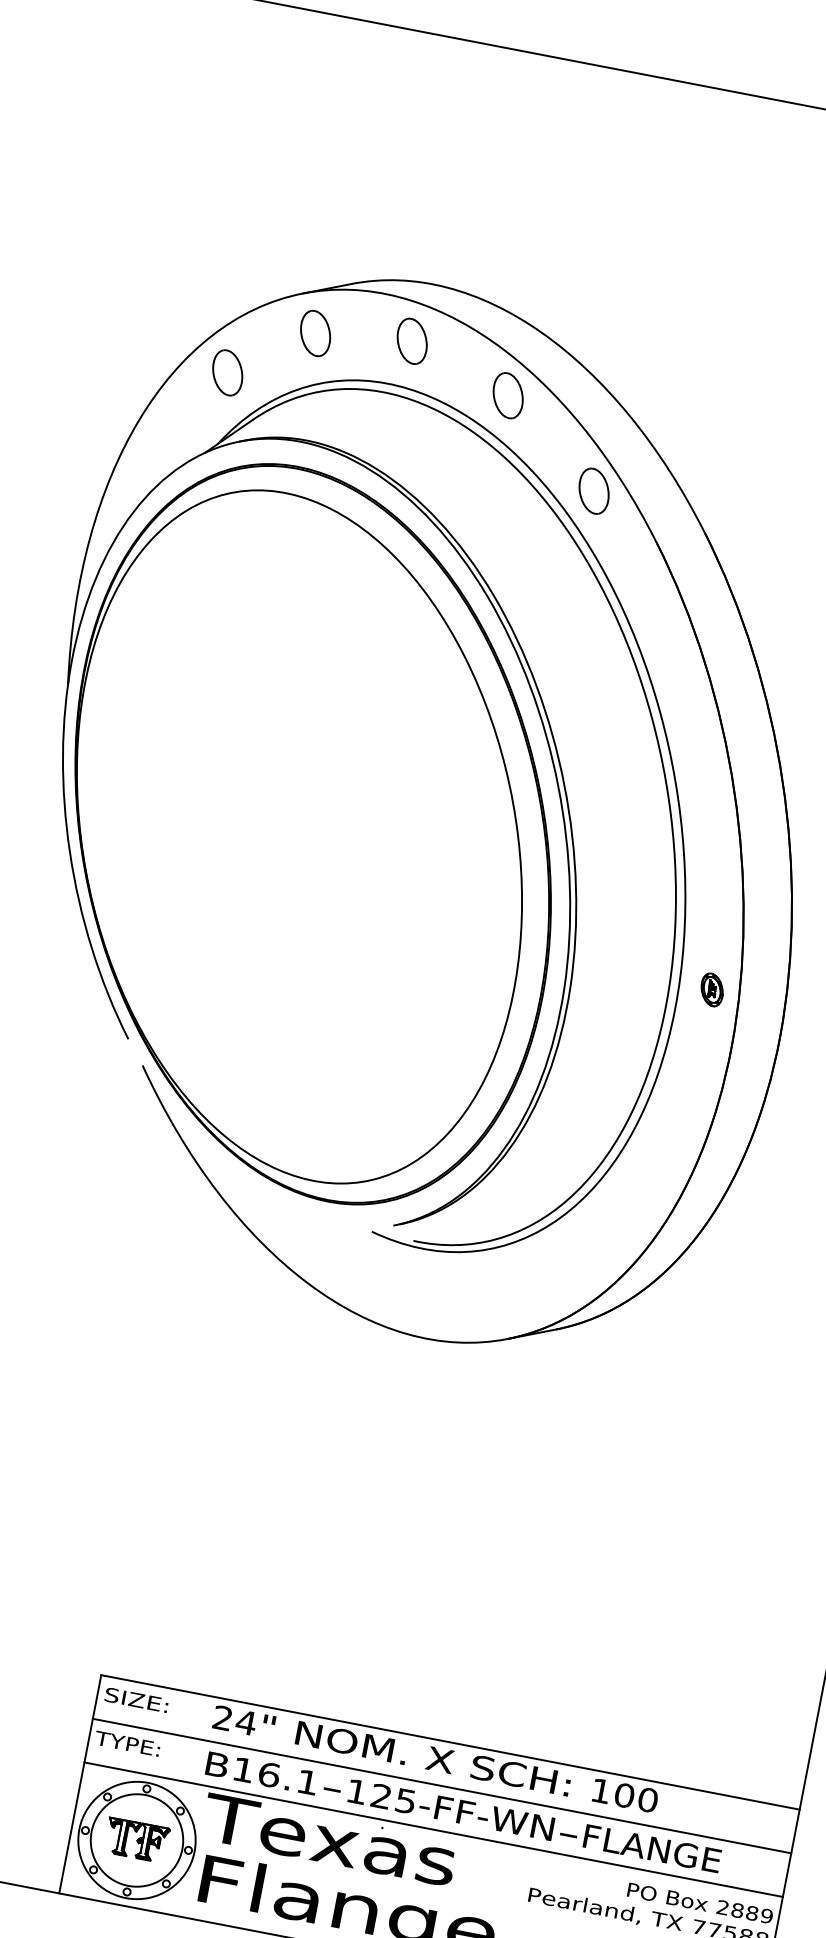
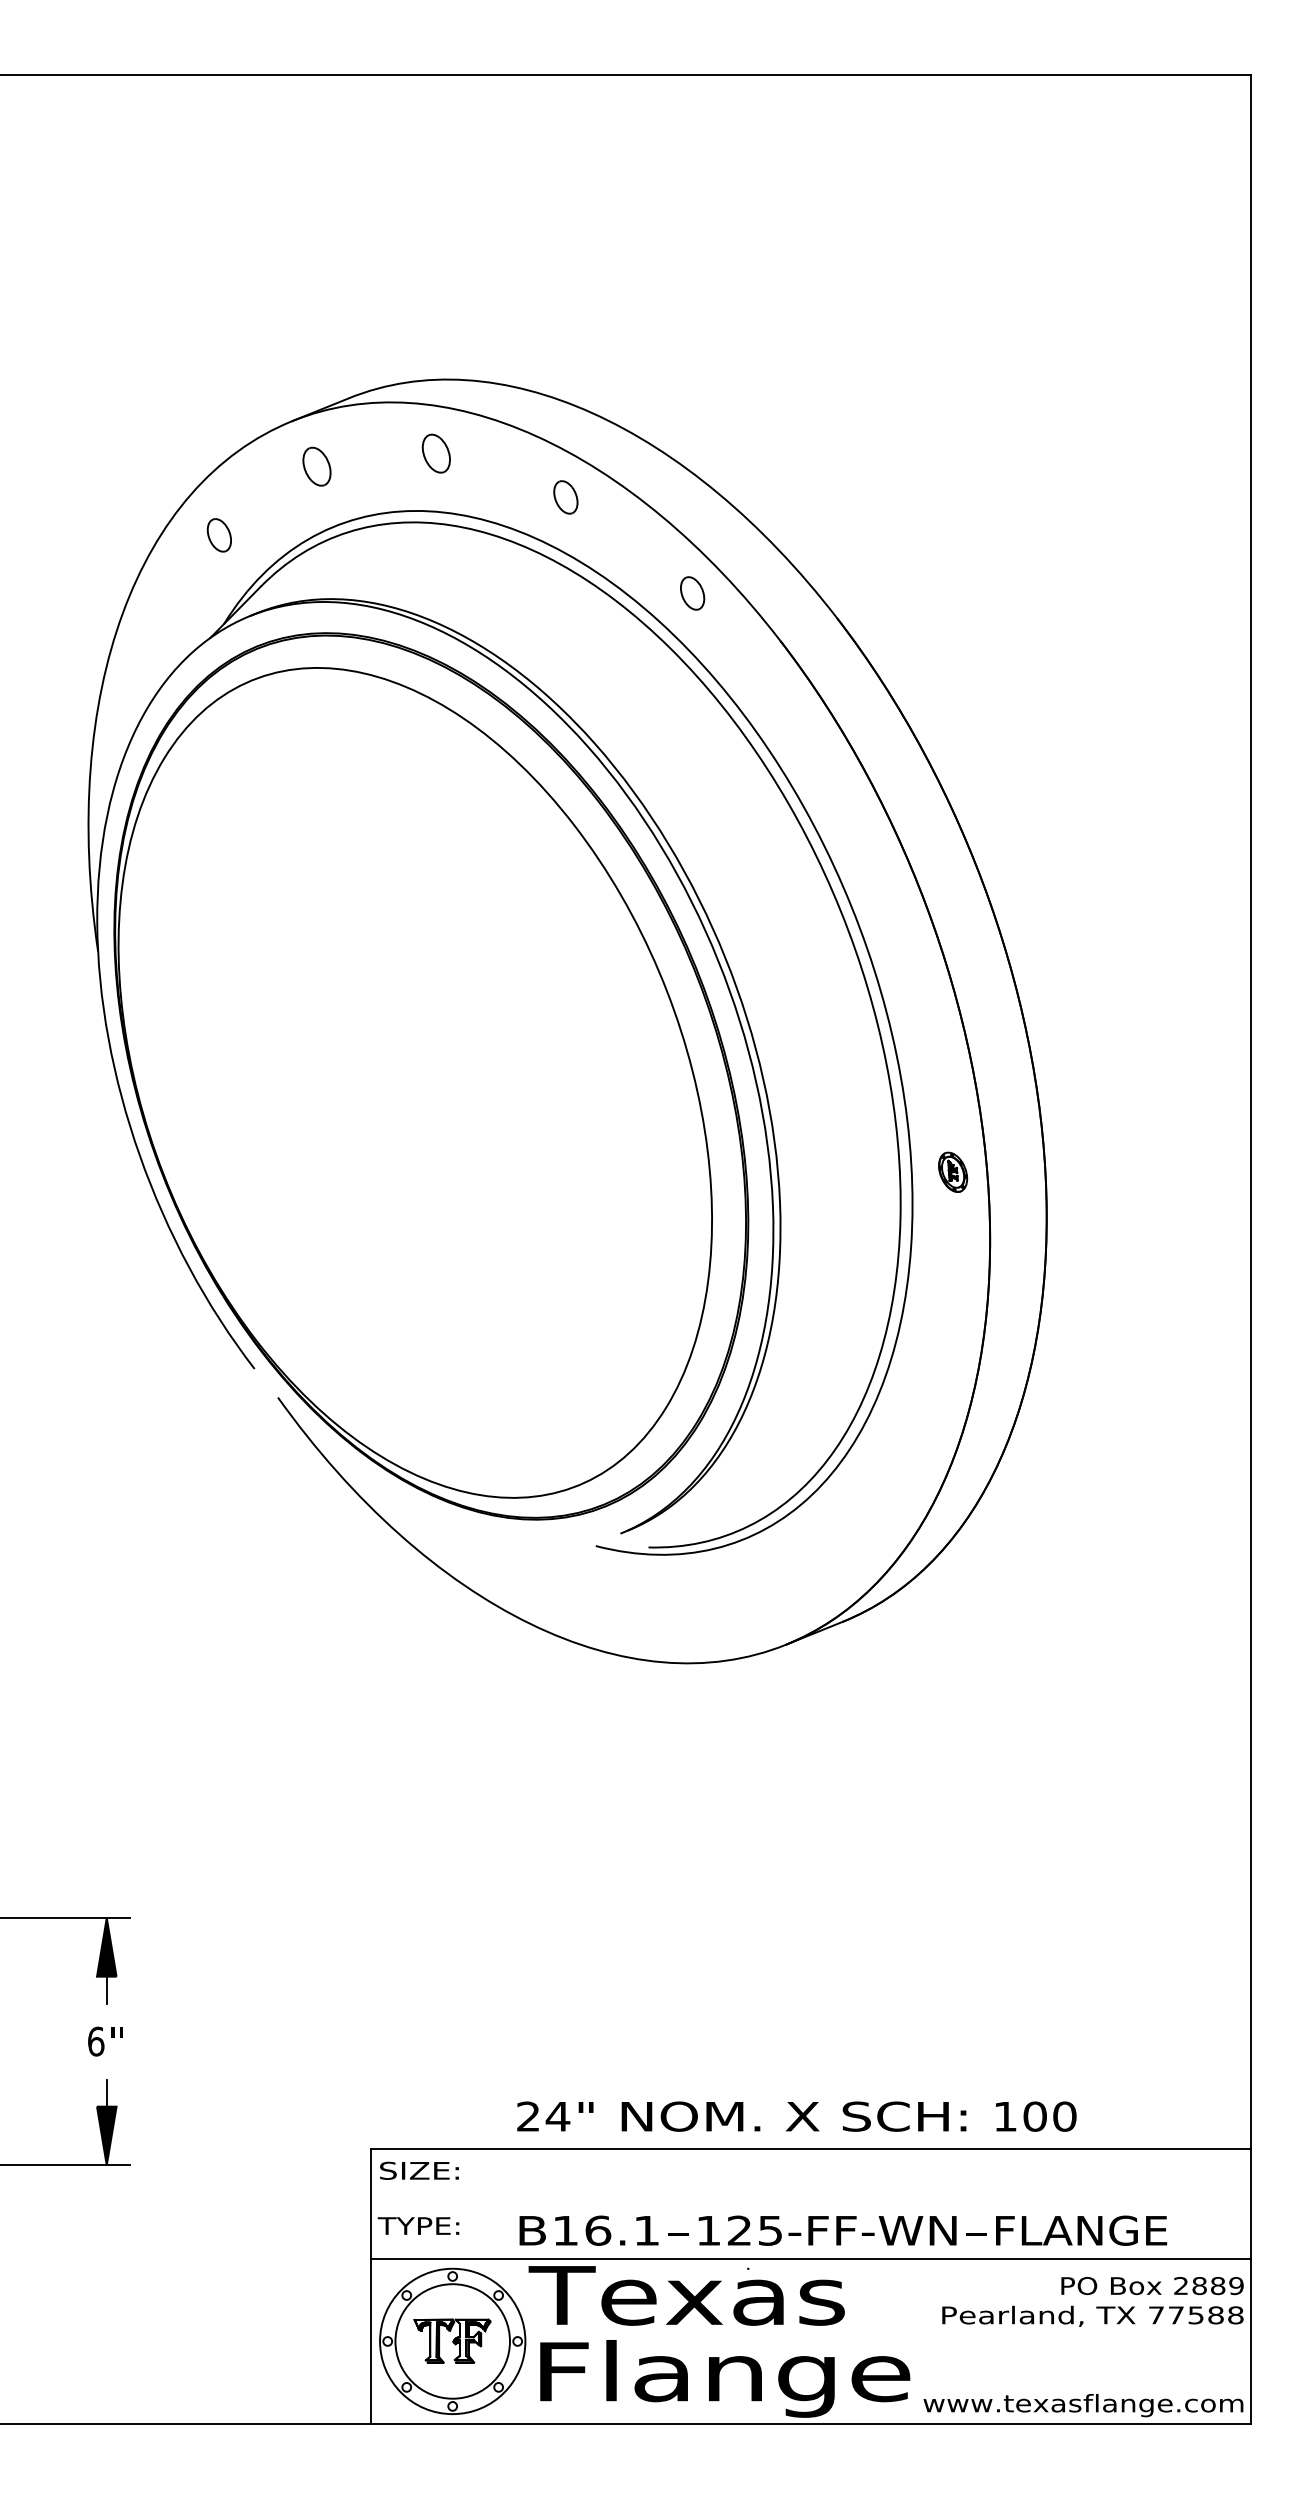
part: (315, 333) -> (316, 466), size x0.7
part: (412, 341) -> (436, 453), size x0.7
part: (227, 373) -> (219, 535), size x0.6
part: (507, 395) -> (565, 497), size x0.6
part: (593, 491) -> (692, 593), size x0.6
text: (435, 1759) -> (796, 2116), moved
line: (441, 1785) -> (810, 2203), removed

